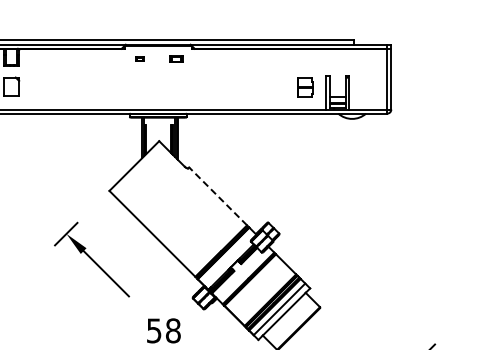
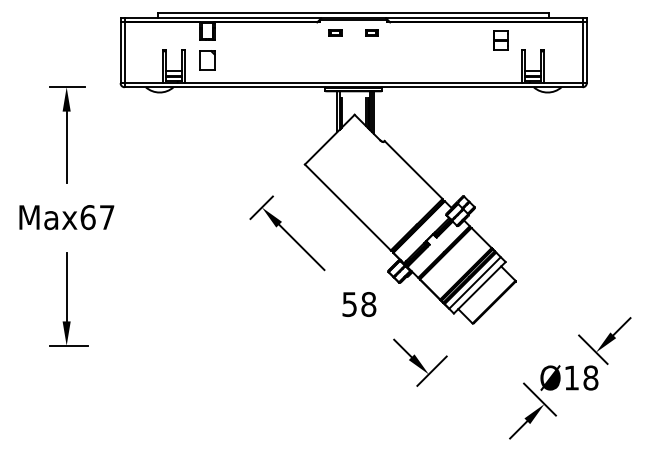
part: (140, 58) -> (335, 32), size x1.67
part: (305, 87) -> (500, 40), moved
line: (218, 196) -> (413, 170), dashed -> solid

